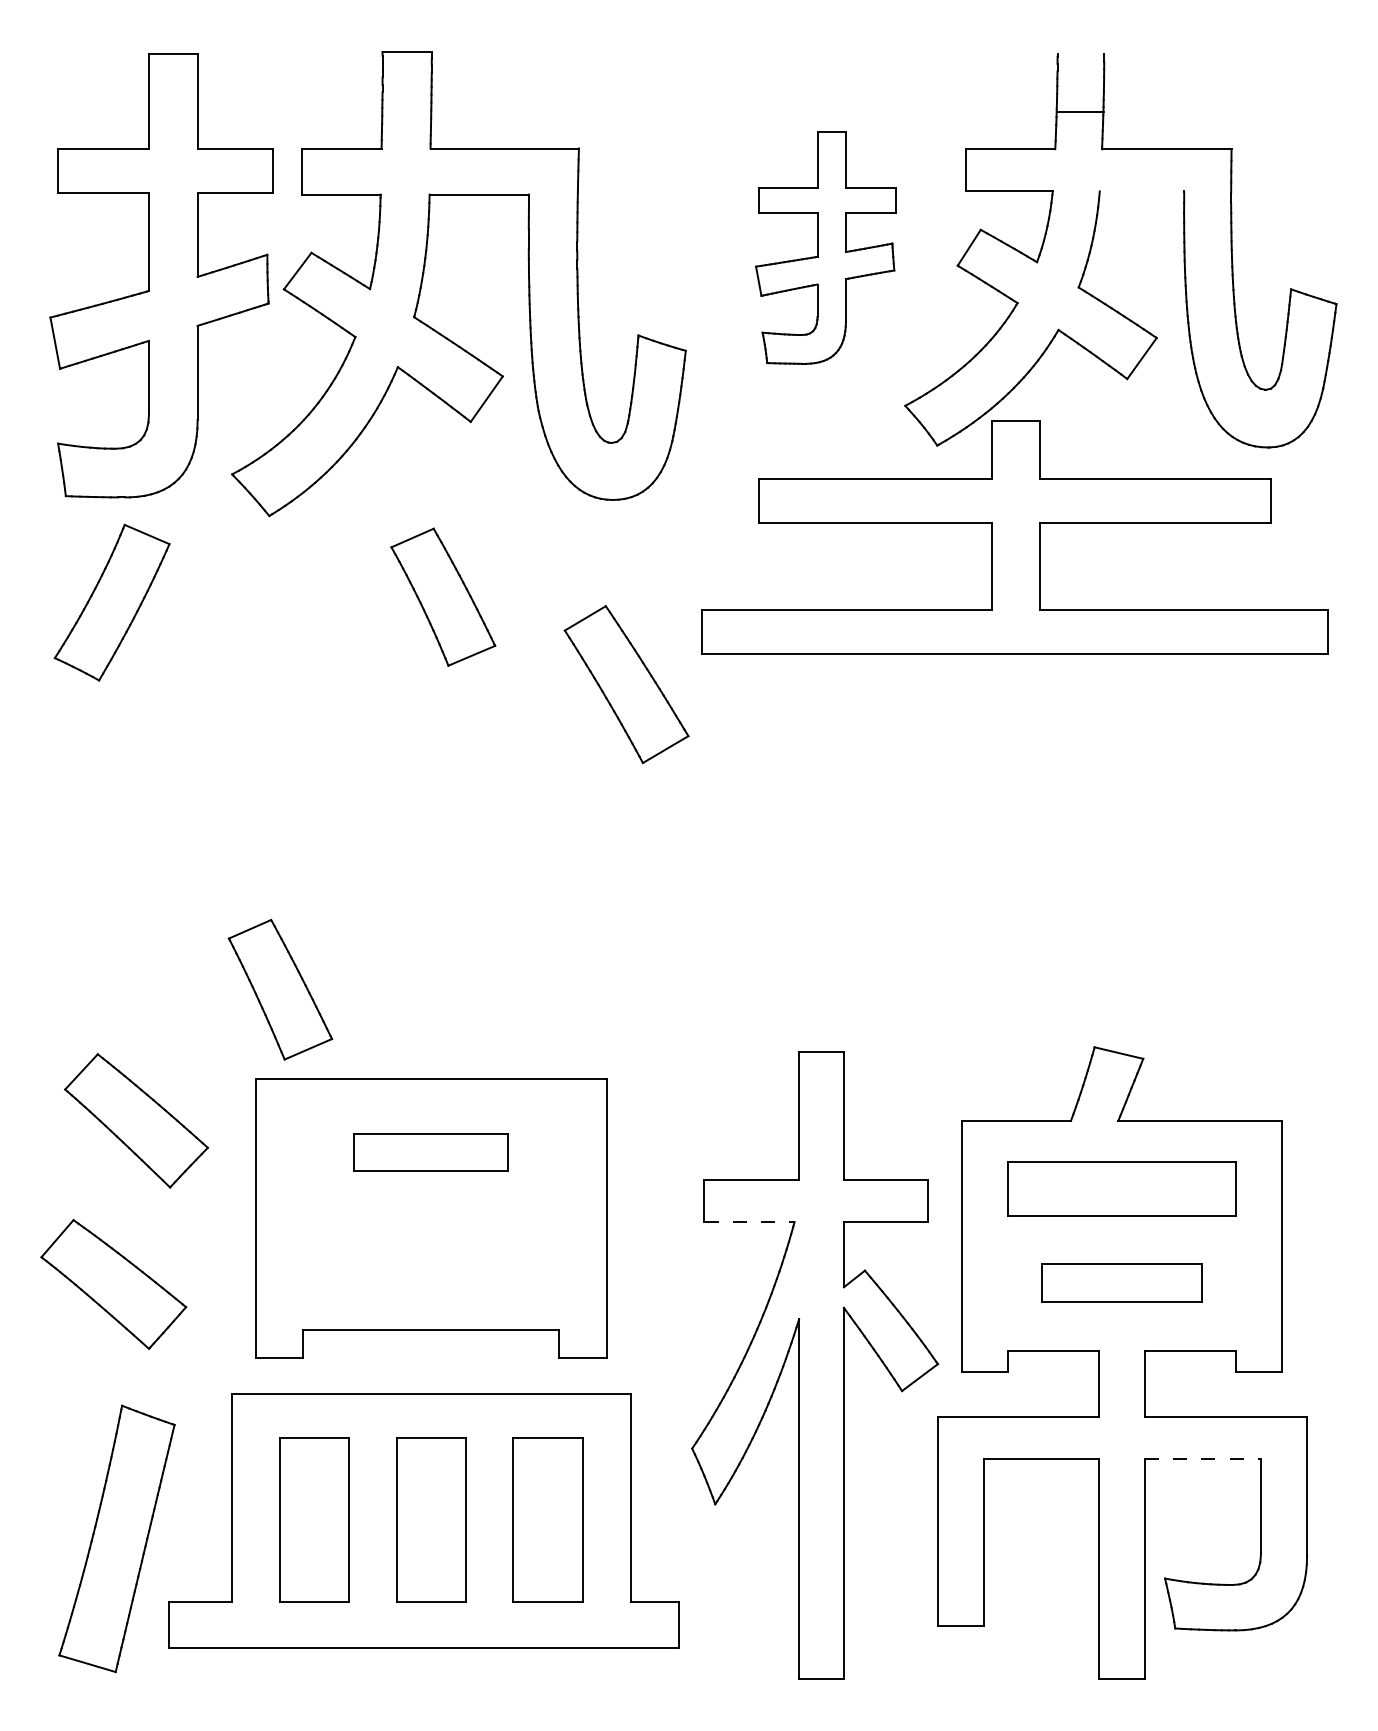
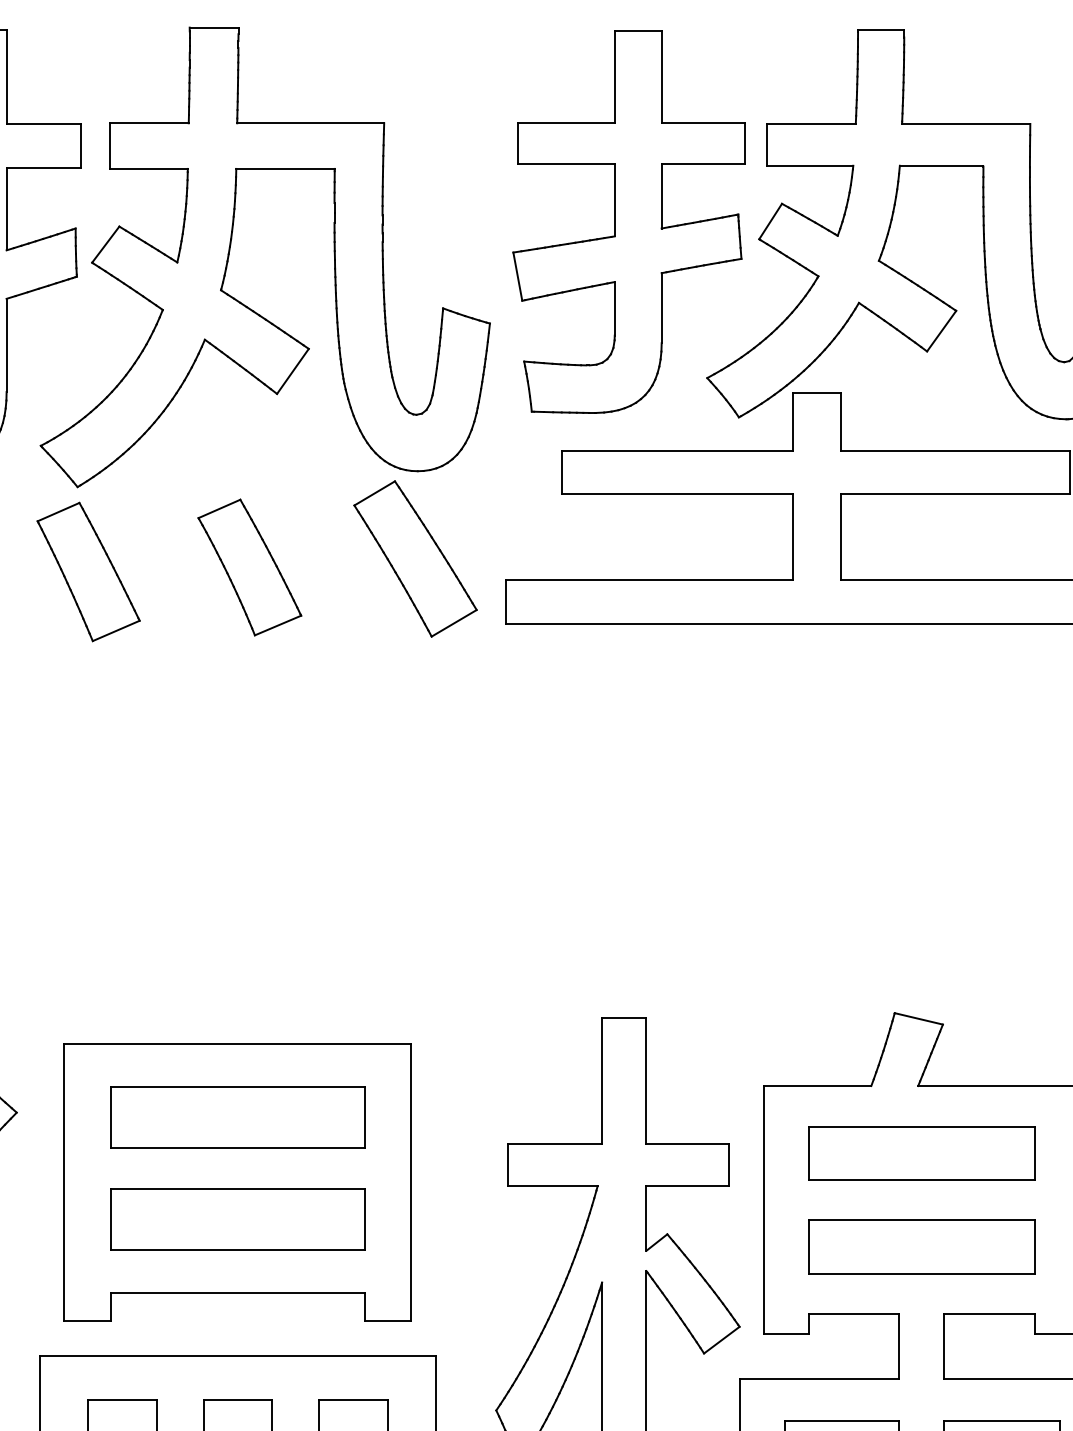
line: (1080, 112) -> (880, 30), moved
line: (1141, 191) -> (941, 165), added
part: (825, 247) -> (628, 221), size x1.67
part: (626, 684) -> (415, 558), moved
part: (280, 989) -> (88, 571), moved
part: (430, 1152) -> (237, 1117), size x1.67
line: (749, 1222) -> (553, 1186), dashed -> solid
part: (430, 1255) -> (237, 1219), added
part: (1121, 1282) -> (921, 1246), size x1.43
line: (1203, 1458) -> (1002, 1420), dashed -> solid

